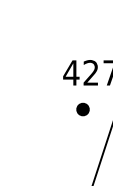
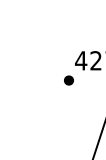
part: (82, 109) -> (68, 80), moved

